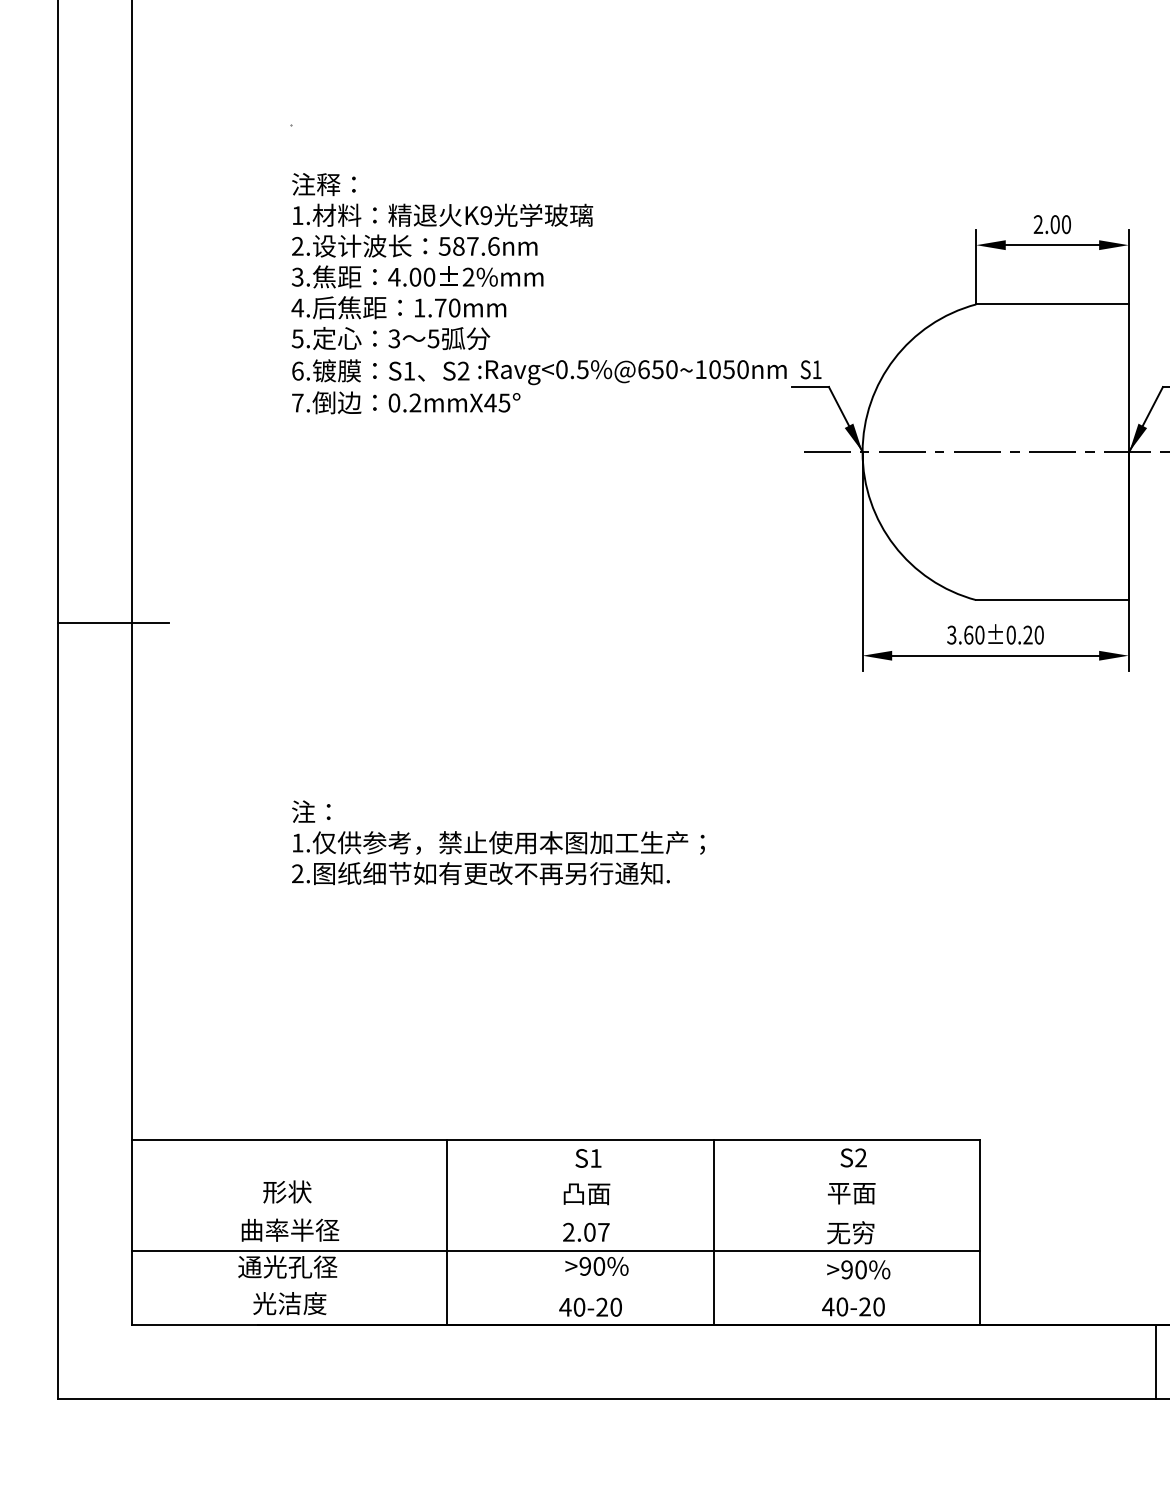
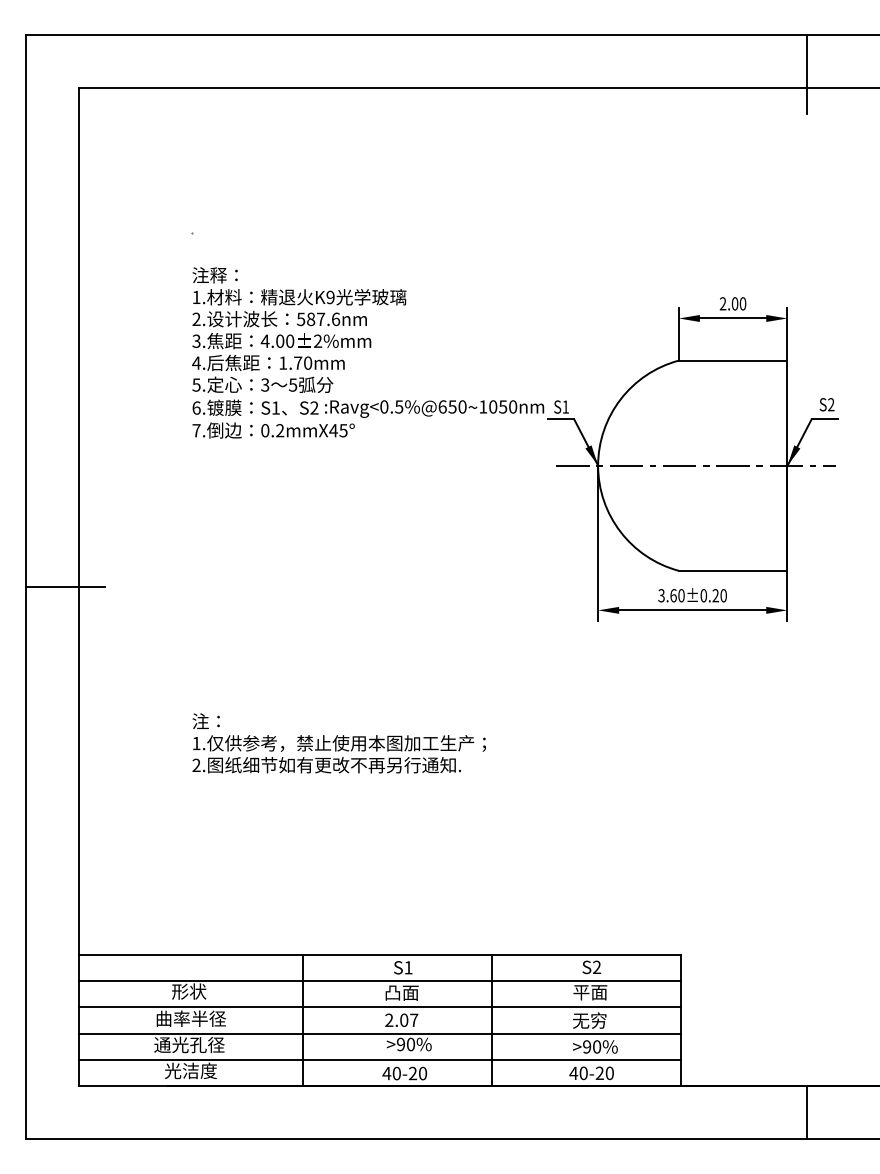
line: (555, 1177) -> (379, 981), added
line: (555, 1214) -> (379, 1007), added
line: (555, 1287) -> (379, 1059), added

